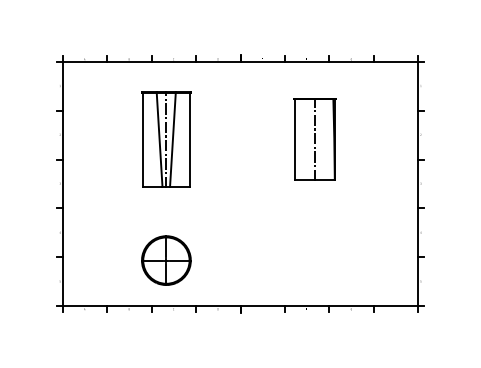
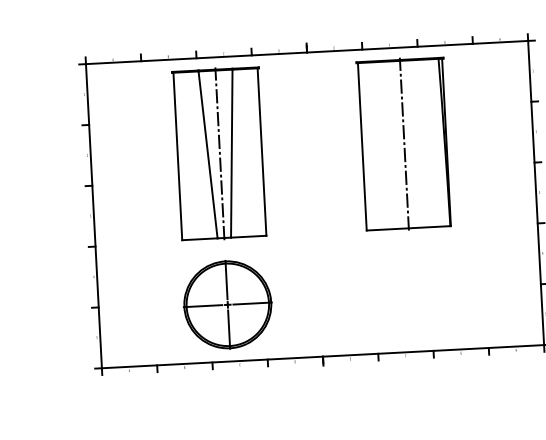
part: (165, 139) -> (218, 154), size x1.43
part: (314, 139) -> (404, 144), size x1.67
part: (166, 260) -> (227, 304), size x1.43

